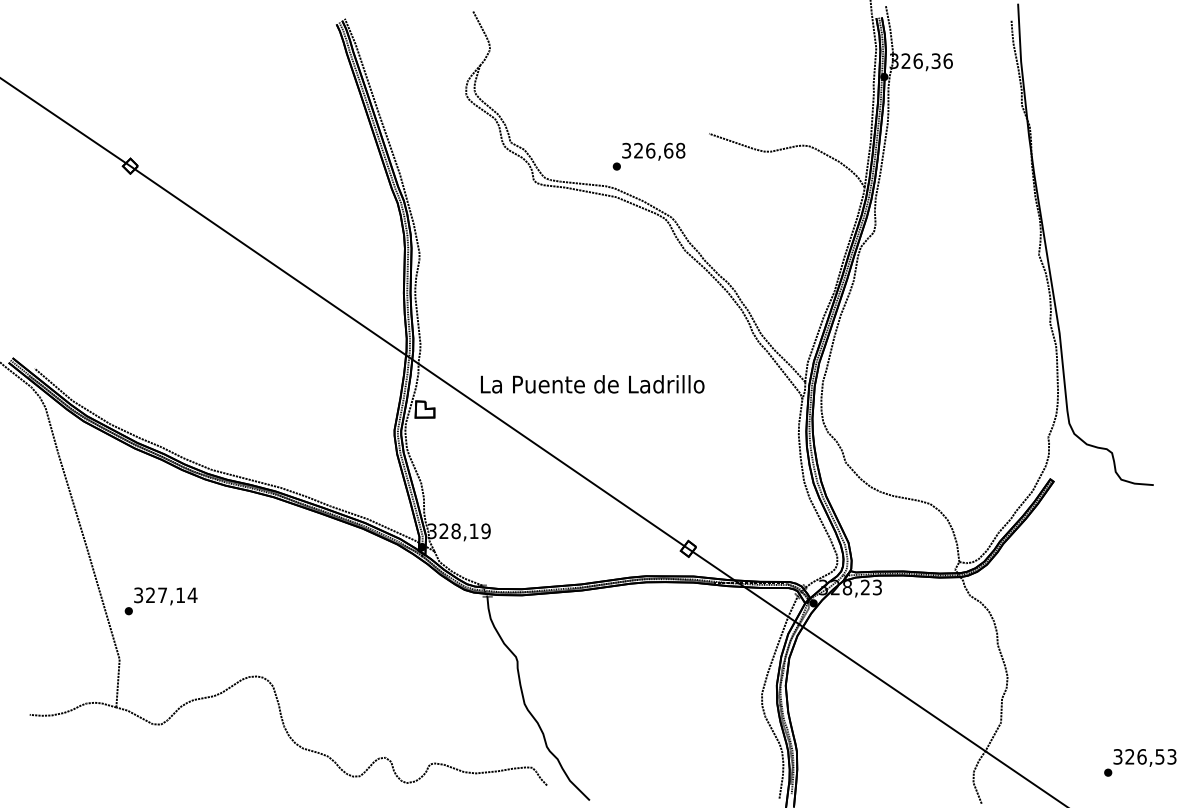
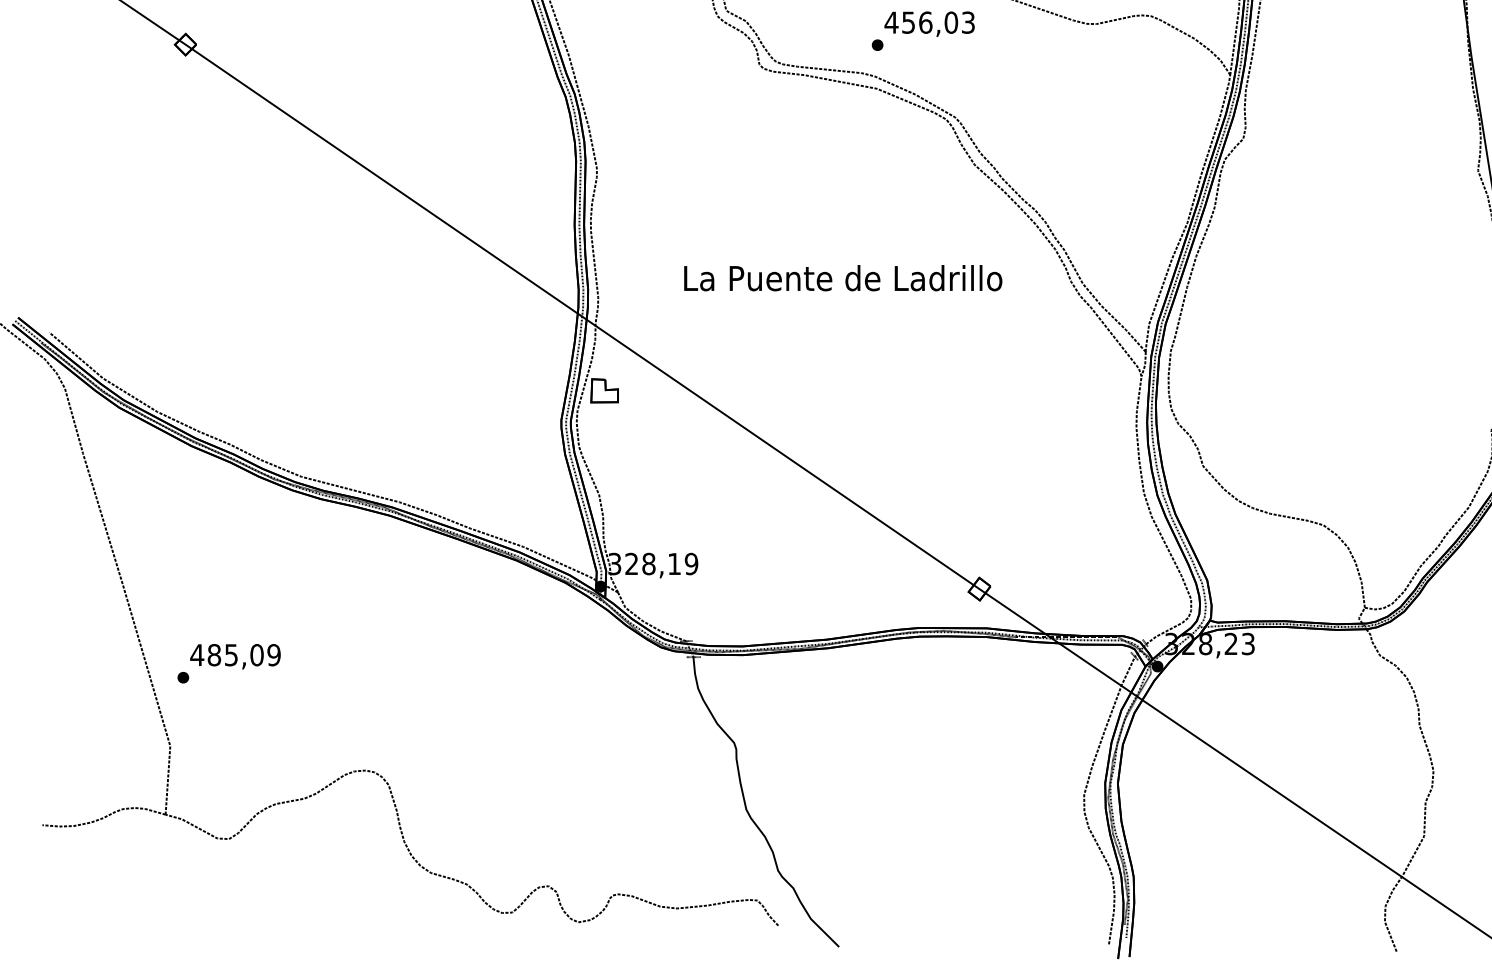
text: (653, 150) -> (929, 22), 326,68 -> 456,03
text: (592, 384) -> (842, 278), moved
text: (165, 595) -> (235, 655), 327,14 -> 485,09

